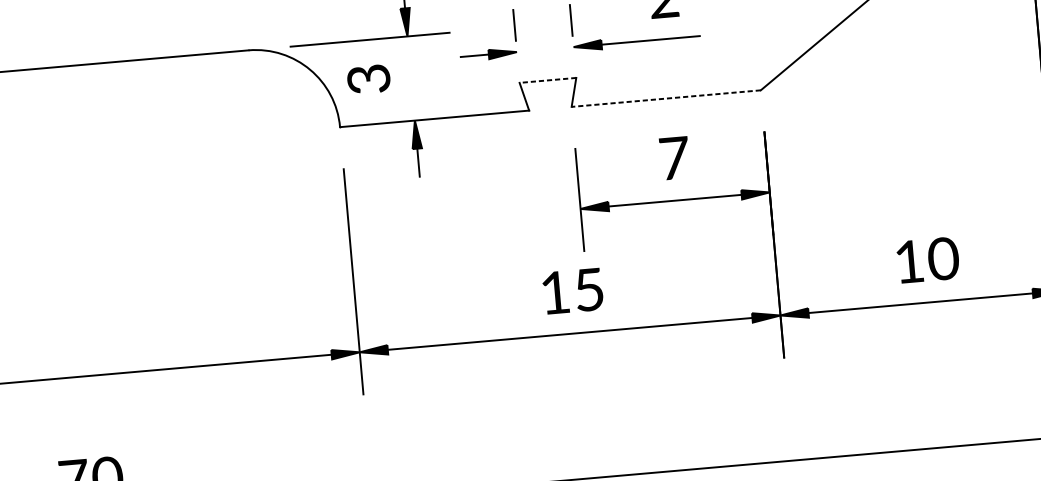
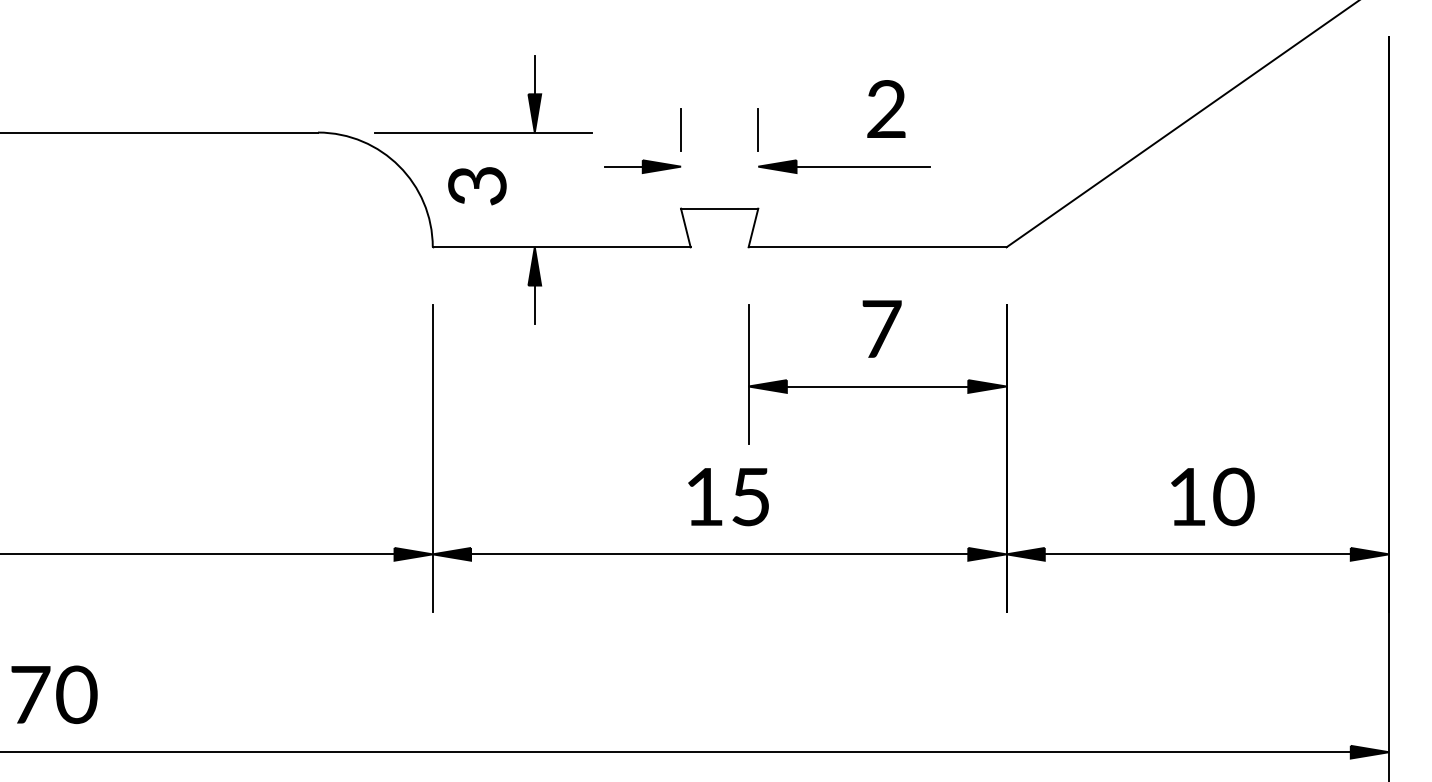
line: (547, 80) -> (719, 208), dashed -> solid
line: (666, 98) -> (877, 247), dashed -> solid

